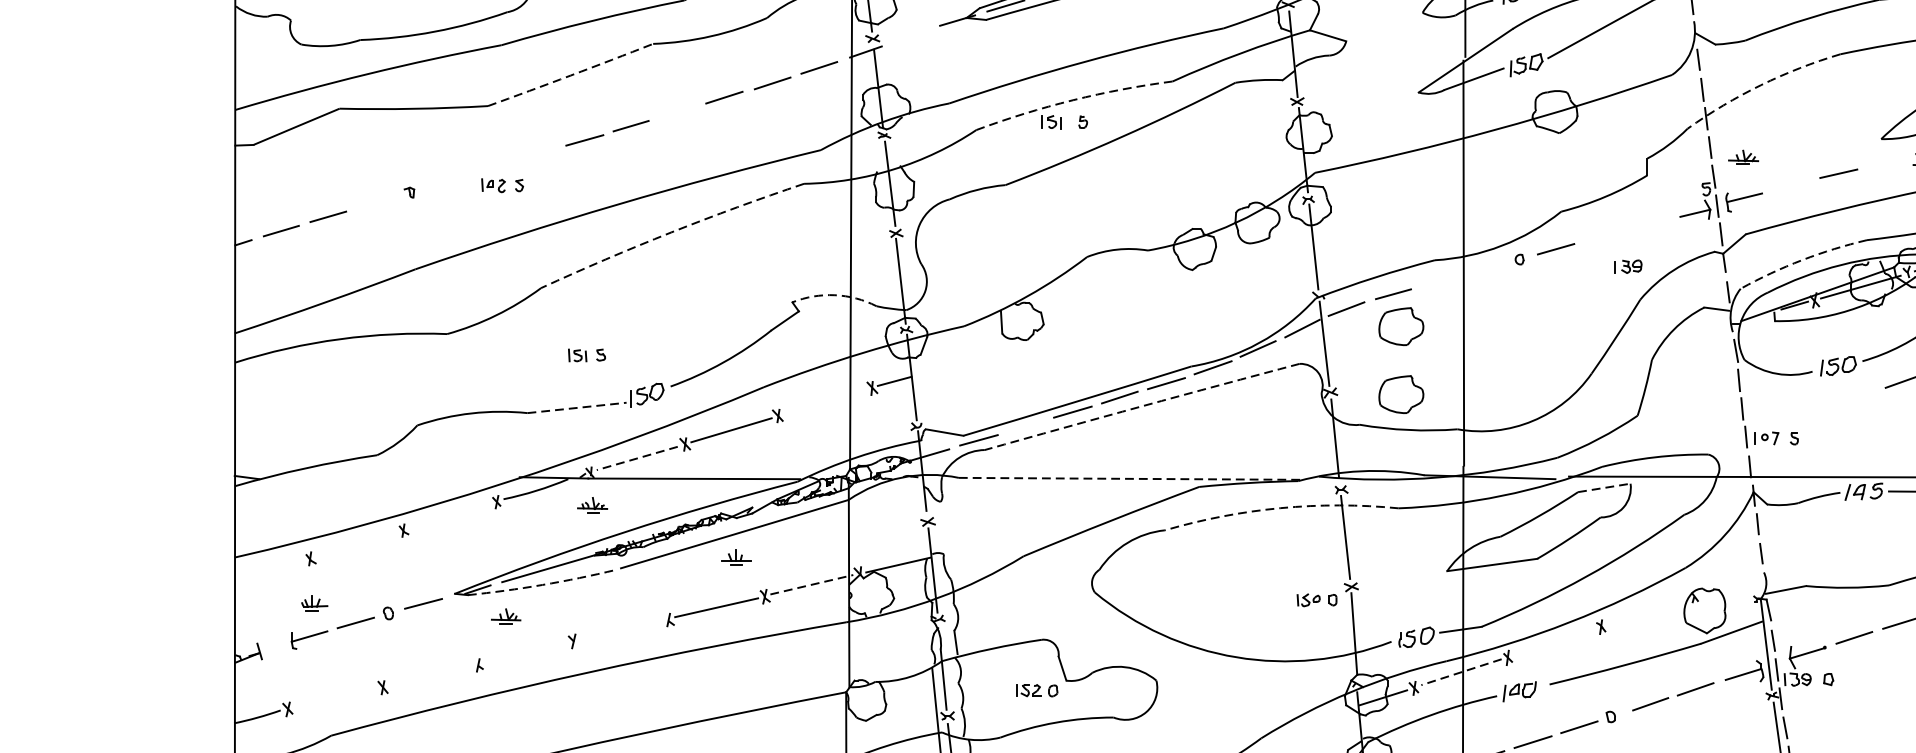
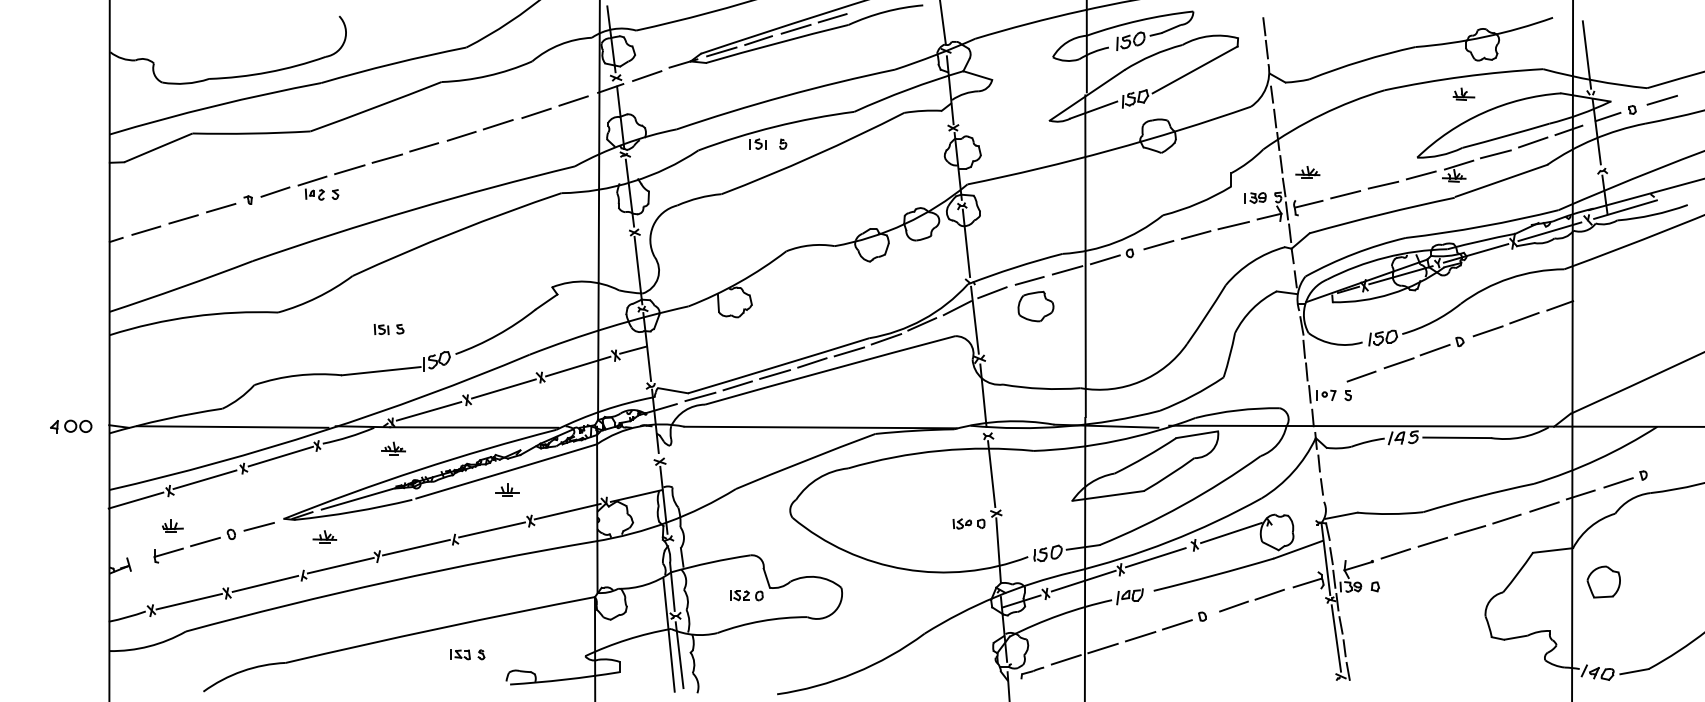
line: (912, 36) -> (647, 76), added
arc: (571, 75) -> (376, 107), dashed -> solid
arc: (1760, 84) -> (1321, 114), dashed -> solid
arc: (1073, 99) -> (775, 126), dashed -> solid
line: (678, 111) -> (461, 135), added
line: (537, 154) -> (349, 169), added
line: (1885, 161) -> (1420, 175), added
line: (490, 167) -> (312, 180), added
line: (443, 181) -> (275, 191), added
line: (1791, 185) -> (1345, 194), added
line: (375, 203) -> (221, 208), added
line: (1650, 224) -> (1233, 225), added
arc: (671, 232) -> (456, 231), dashed -> solid
line: (1603, 235) -> (1196, 234), added
arc: (1802, 259) -> (1354, 253), dashed -> solid
part: (1628, 266) -> (1255, 197), moved
line: (1487, 267) -> (1104, 259), added
line: (1441, 281) -> (1067, 270), added
arc: (835, 295) -> (586, 281), dashed -> solid
part: (1400, 394) -> (1035, 360), removed
line: (1857, 398) -> (1398, 363), added
line: (825, 402) -> (578, 366), added
arc: (1141, 405) -> (829, 369), dashed -> solid
line: (577, 408) -> (381, 371), dashed -> solid
line: (1811, 414) -> (1361, 376), added
line: (1025, 425) -> (737, 385), added
line: (636, 458) -> (428, 411), dashed -> solid
part: (187, 477) -> (71, 426), added
line: (389, 477) -> (232, 426), added
line: (1131, 478) -> (821, 427), dashed -> solid
line: (1604, 487) -> (1197, 434), dashed -> solid
arc: (1281, 507) -> (940, 450), dashed -> solid
line: (450, 515) -> (280, 456), added
line: (354, 544) -> (204, 479), added
line: (267, 570) -> (135, 500), added
arc: (542, 584) -> (353, 511), dashed -> solid
line: (811, 584) -> (567, 511), dashed -> solid
line: (1647, 611) -> (1231, 532), added
line: (621, 629) -> (416, 547), added
line: (1551, 642) -> (1155, 557), added
line: (525, 652) -> (340, 565), added
line: (1461, 672) -> (1083, 581), dashed -> solid
line: (431, 675) -> (265, 583), added
line: (334, 697) -> (188, 601), added

